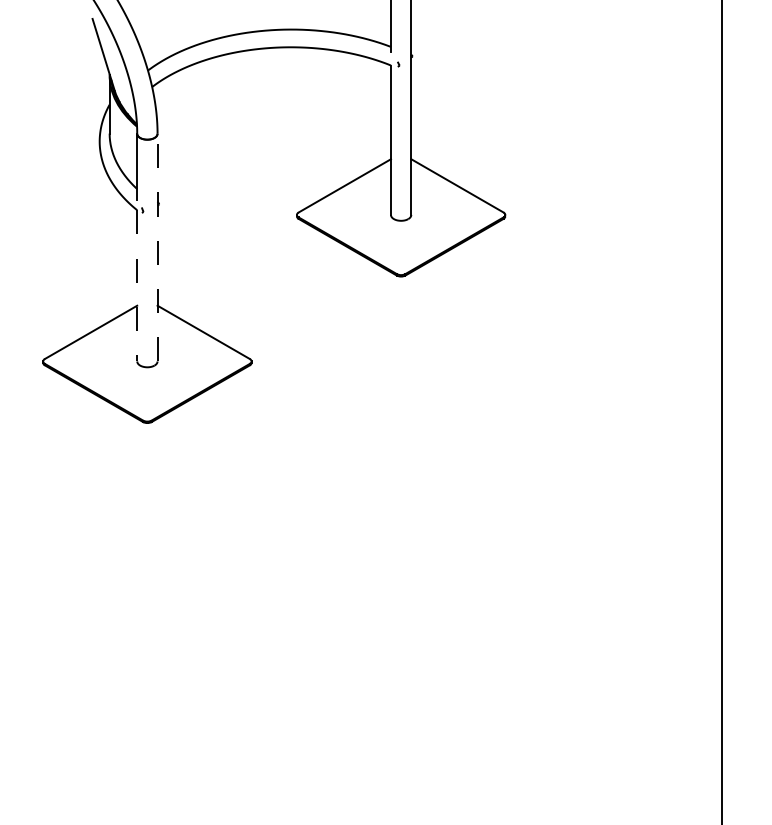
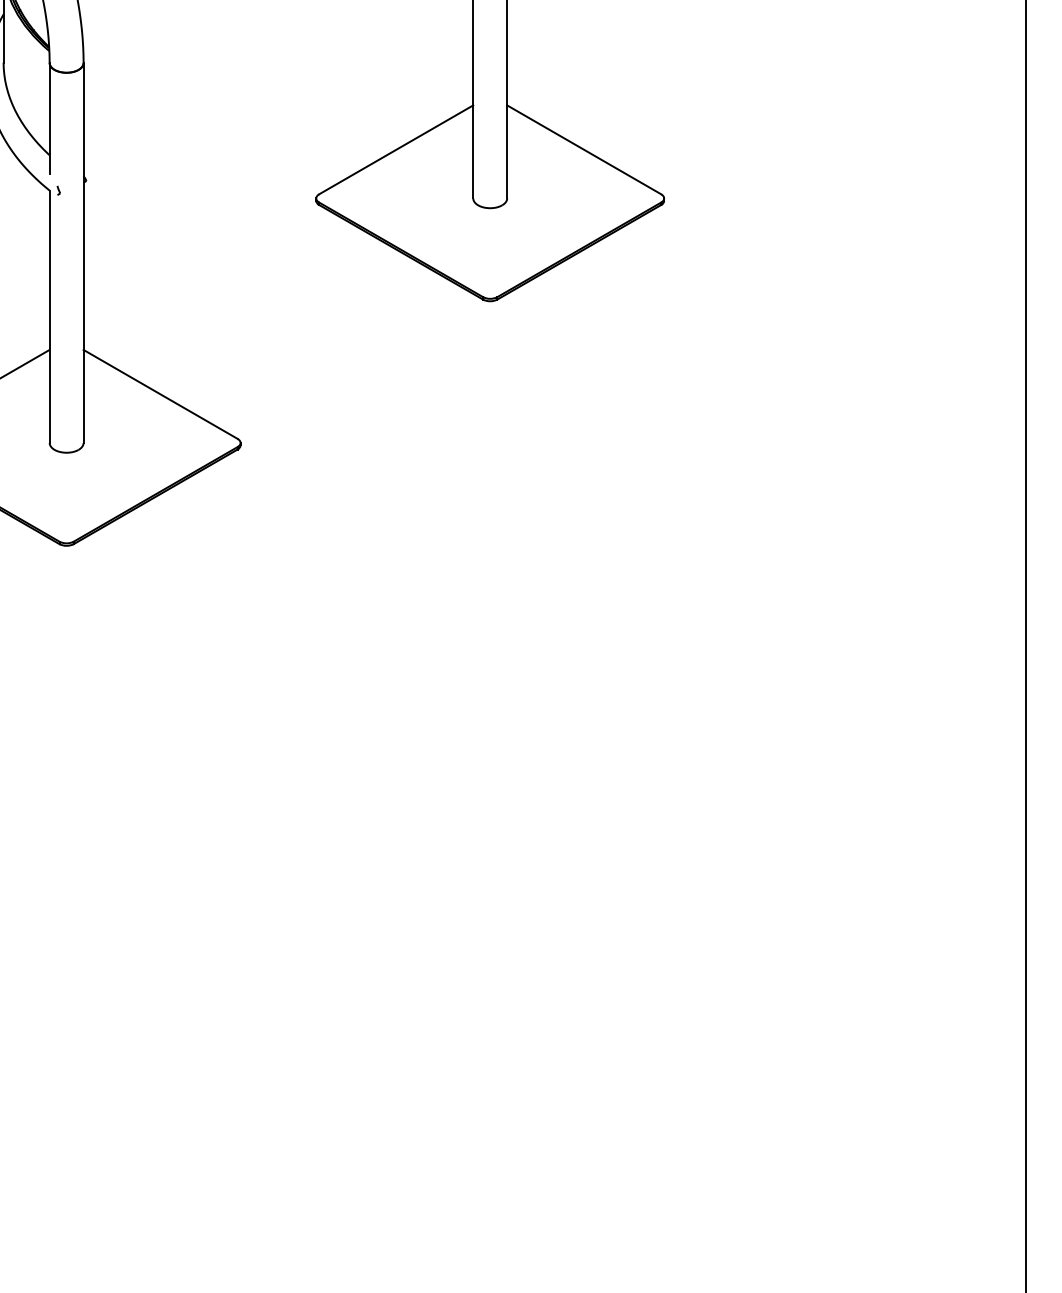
line: (157, 247) -> (83, 252), dashed -> solid
line: (137, 285) -> (50, 316), dashed -> solid

